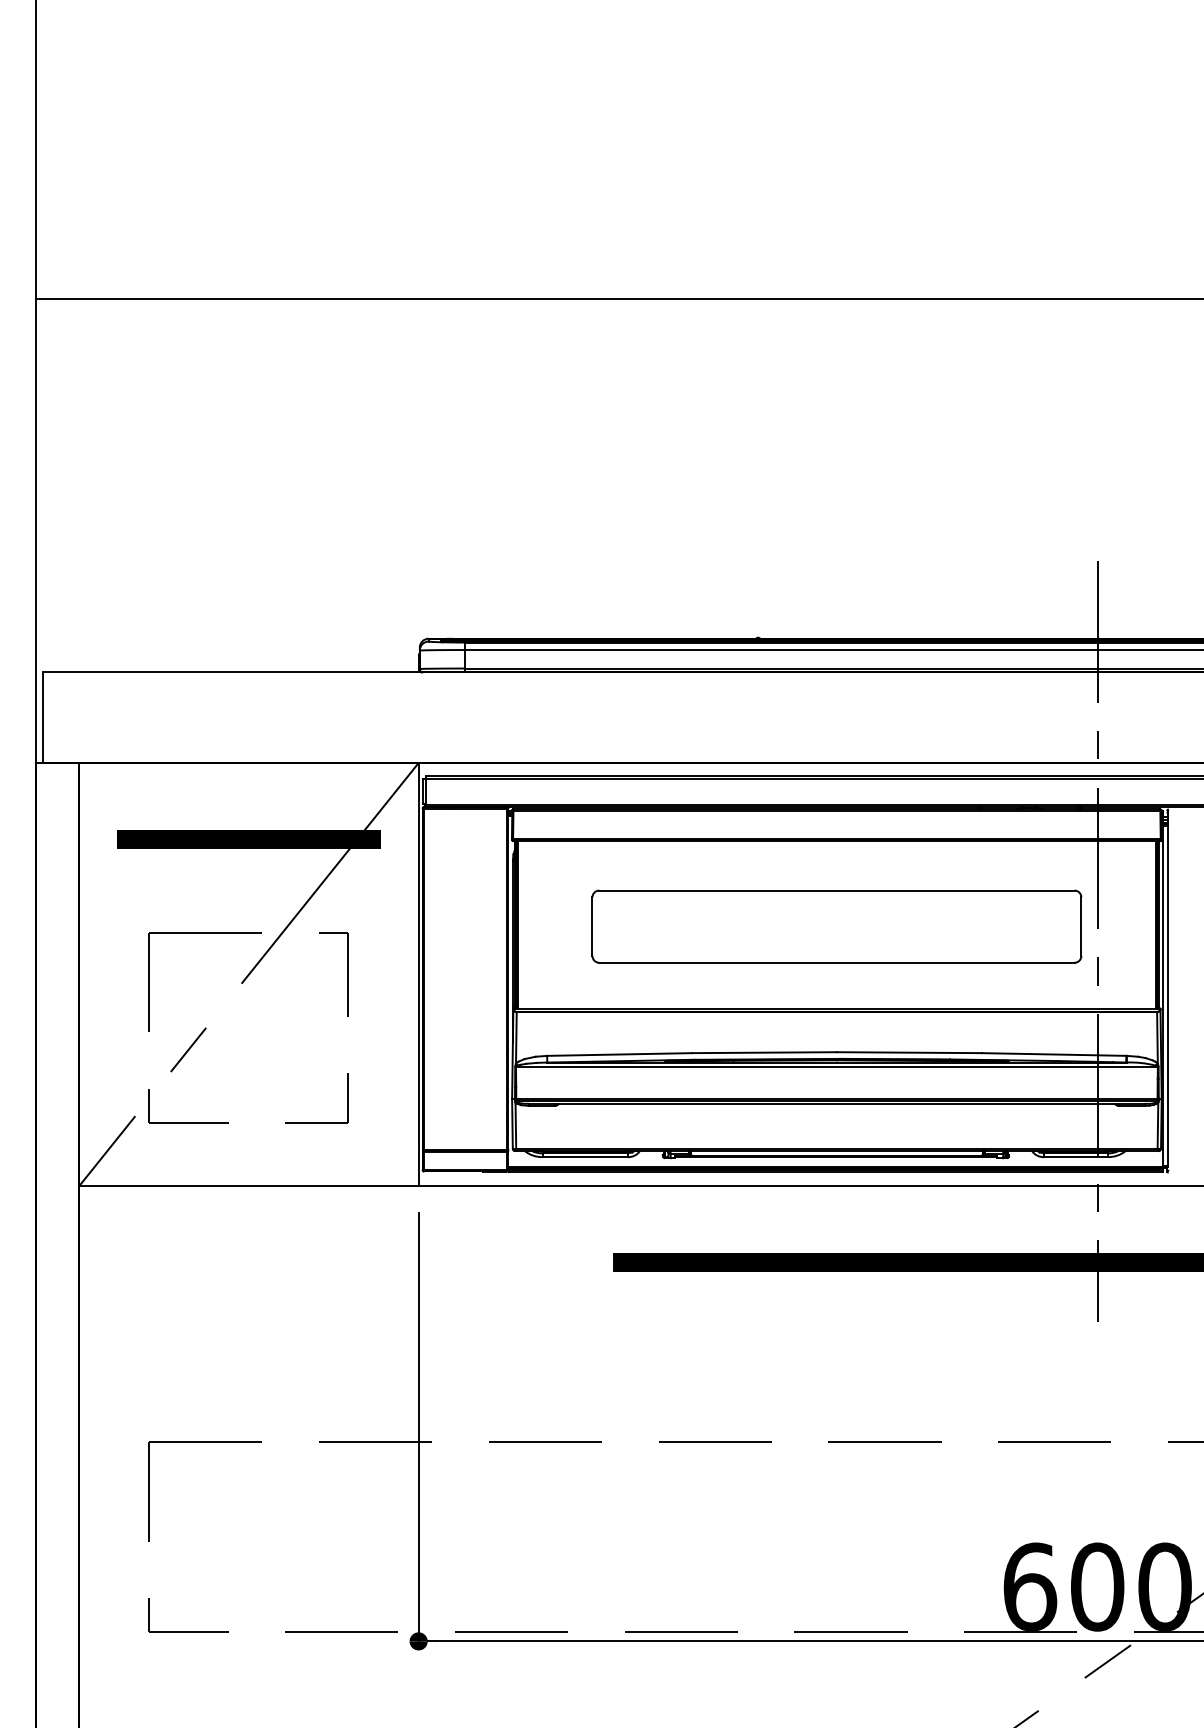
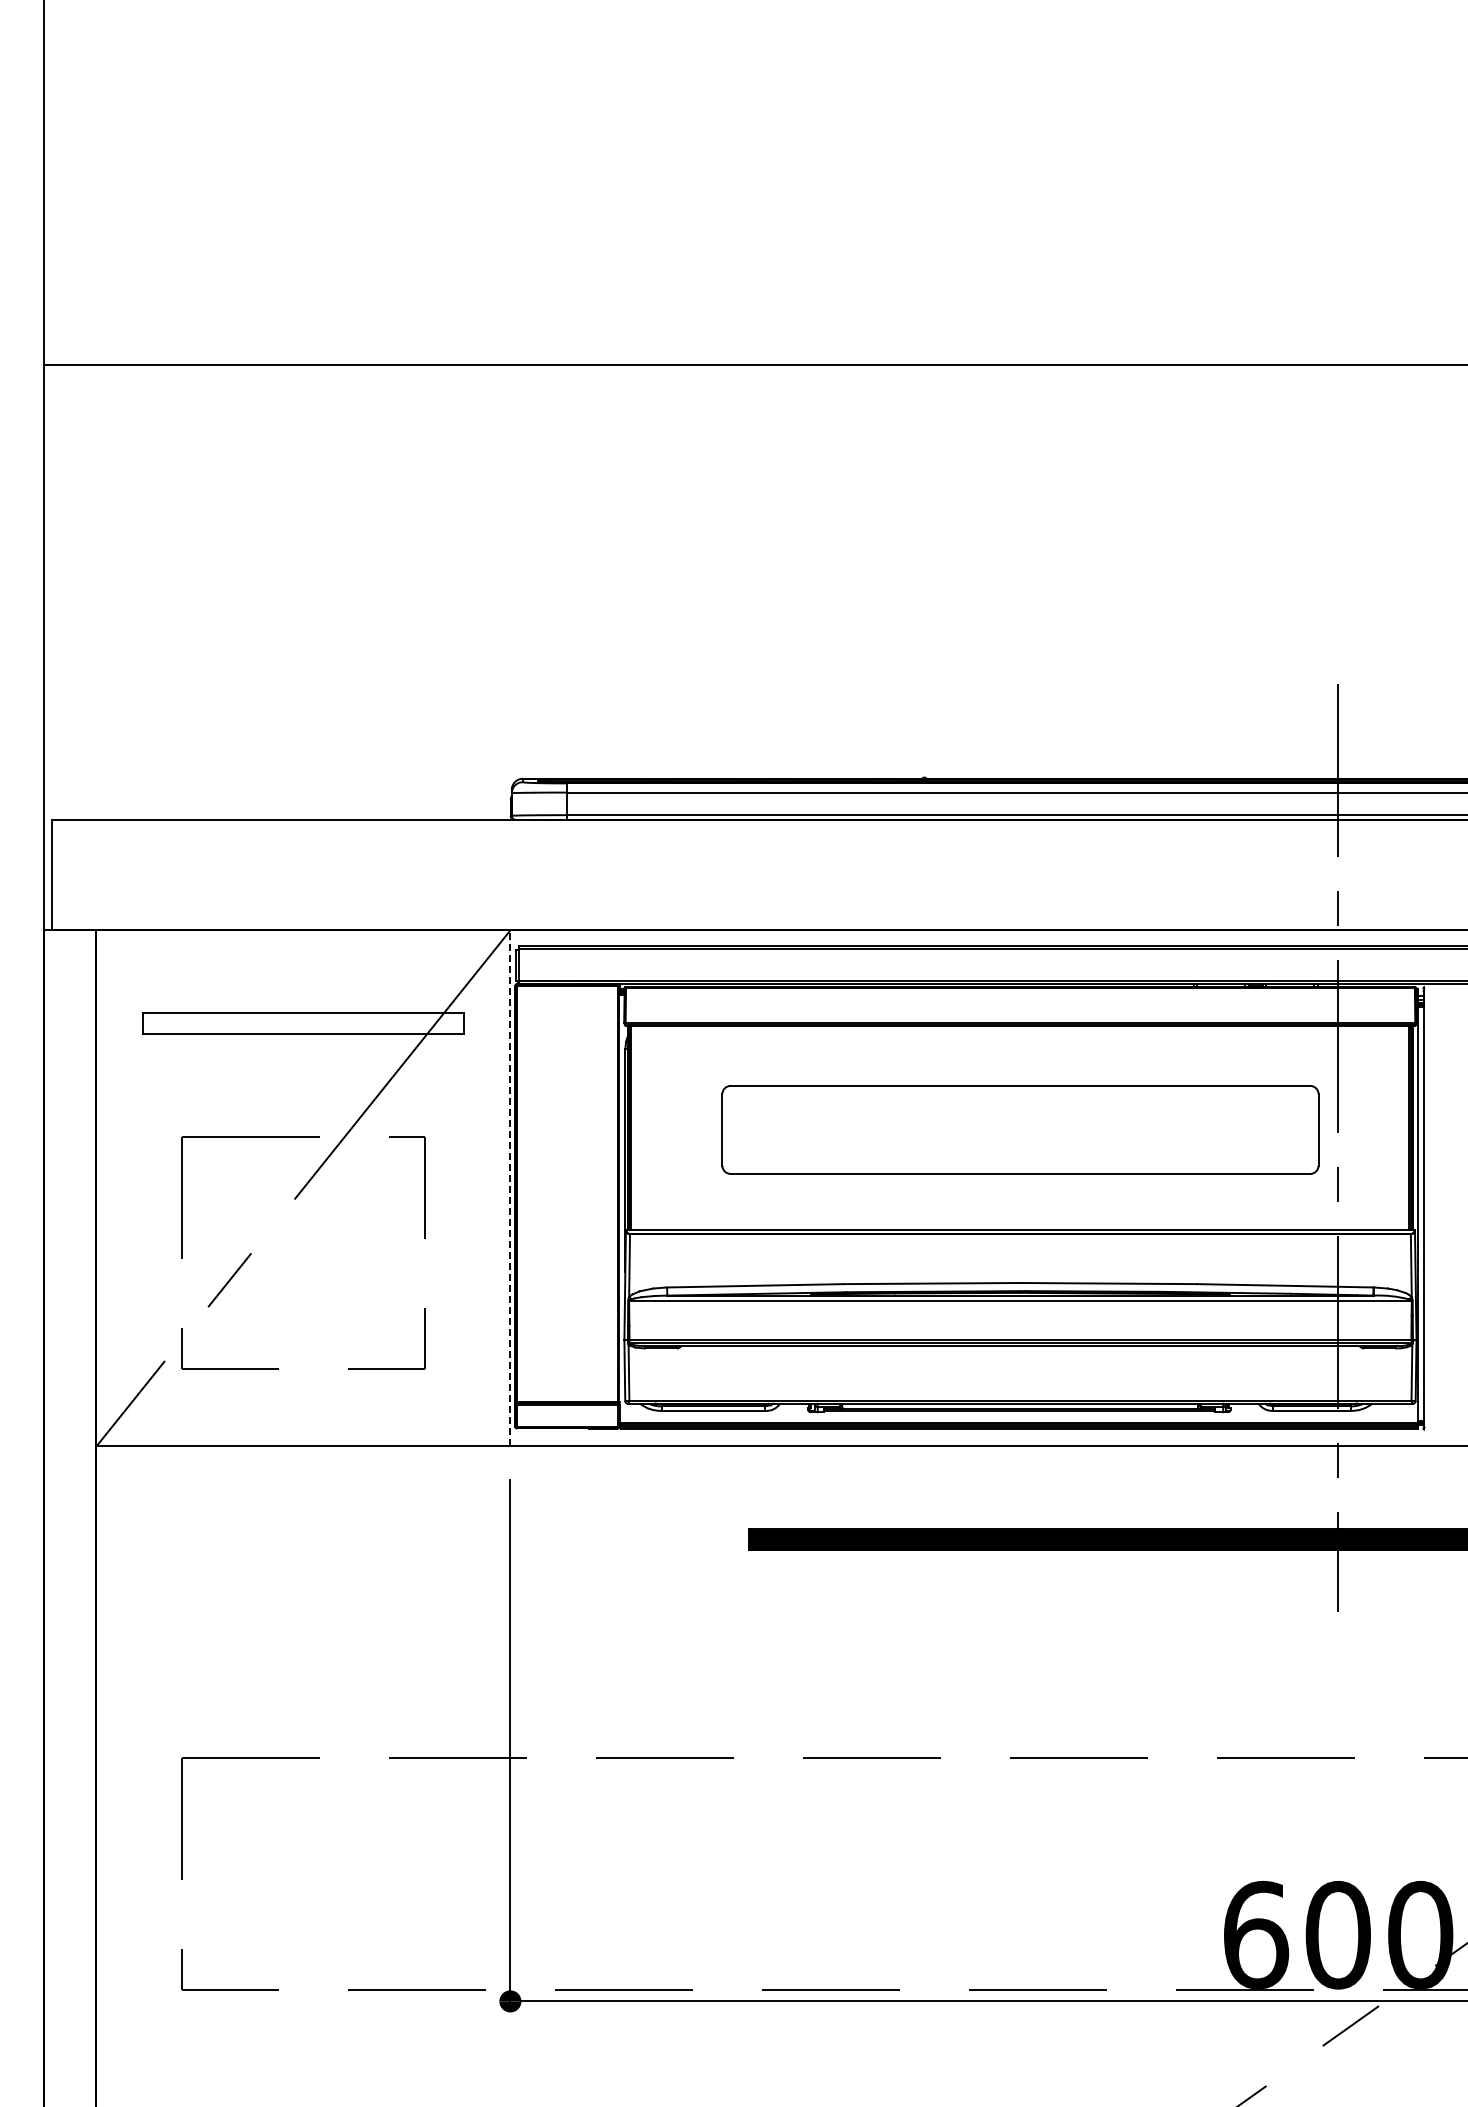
hatch: (248, 839) -> (303, 1023), removed
line: (418, 973) -> (510, 1187), solid -> dashed

